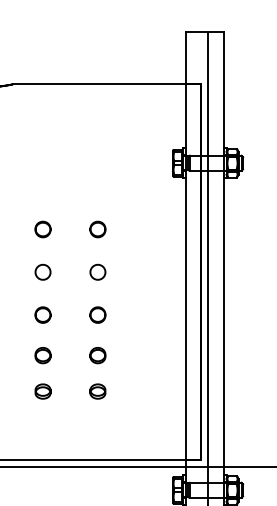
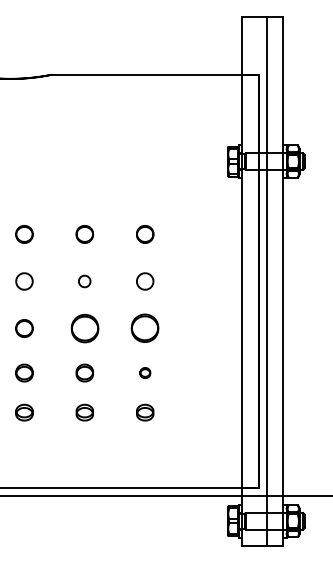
part: (42, 272) -> (84, 281), size x0.7
part: (42, 315) -> (84, 328), size x1.6
part: (98, 315) -> (145, 328), size x1.6
part: (98, 355) -> (145, 372), size x0.6

